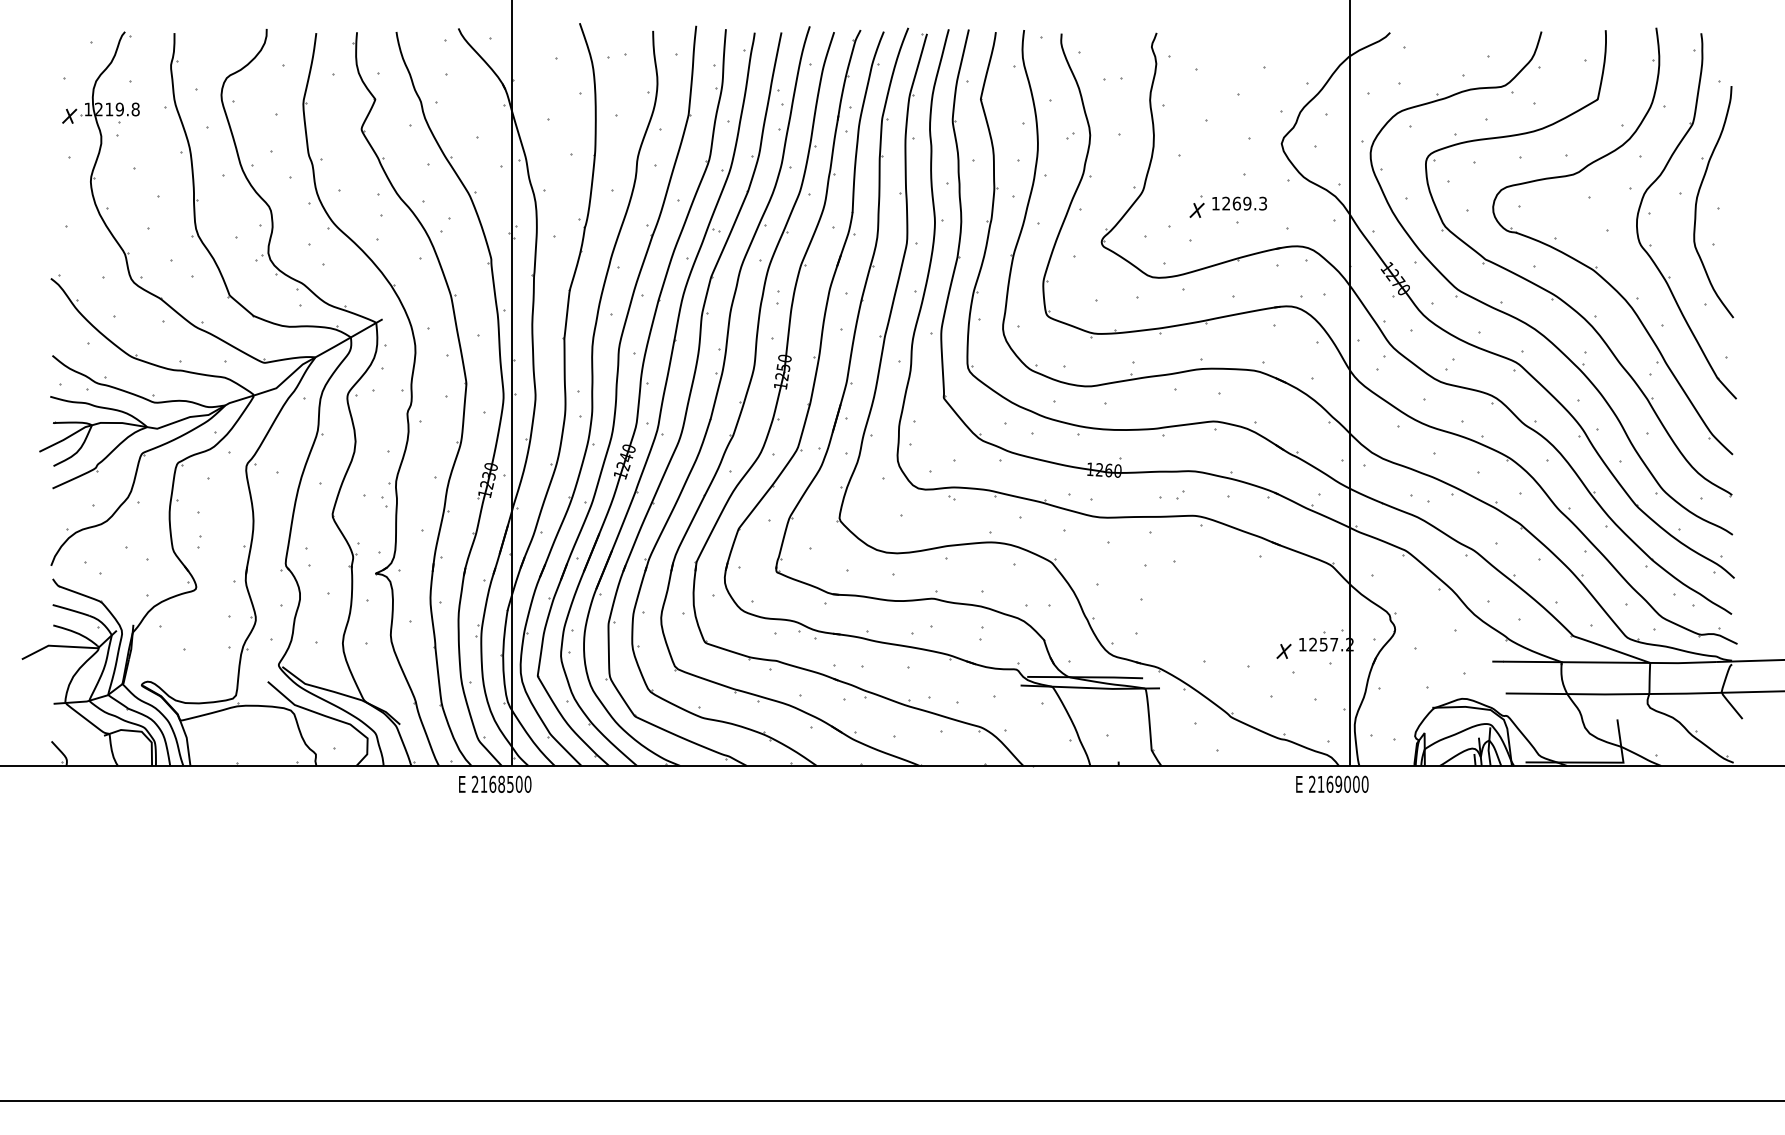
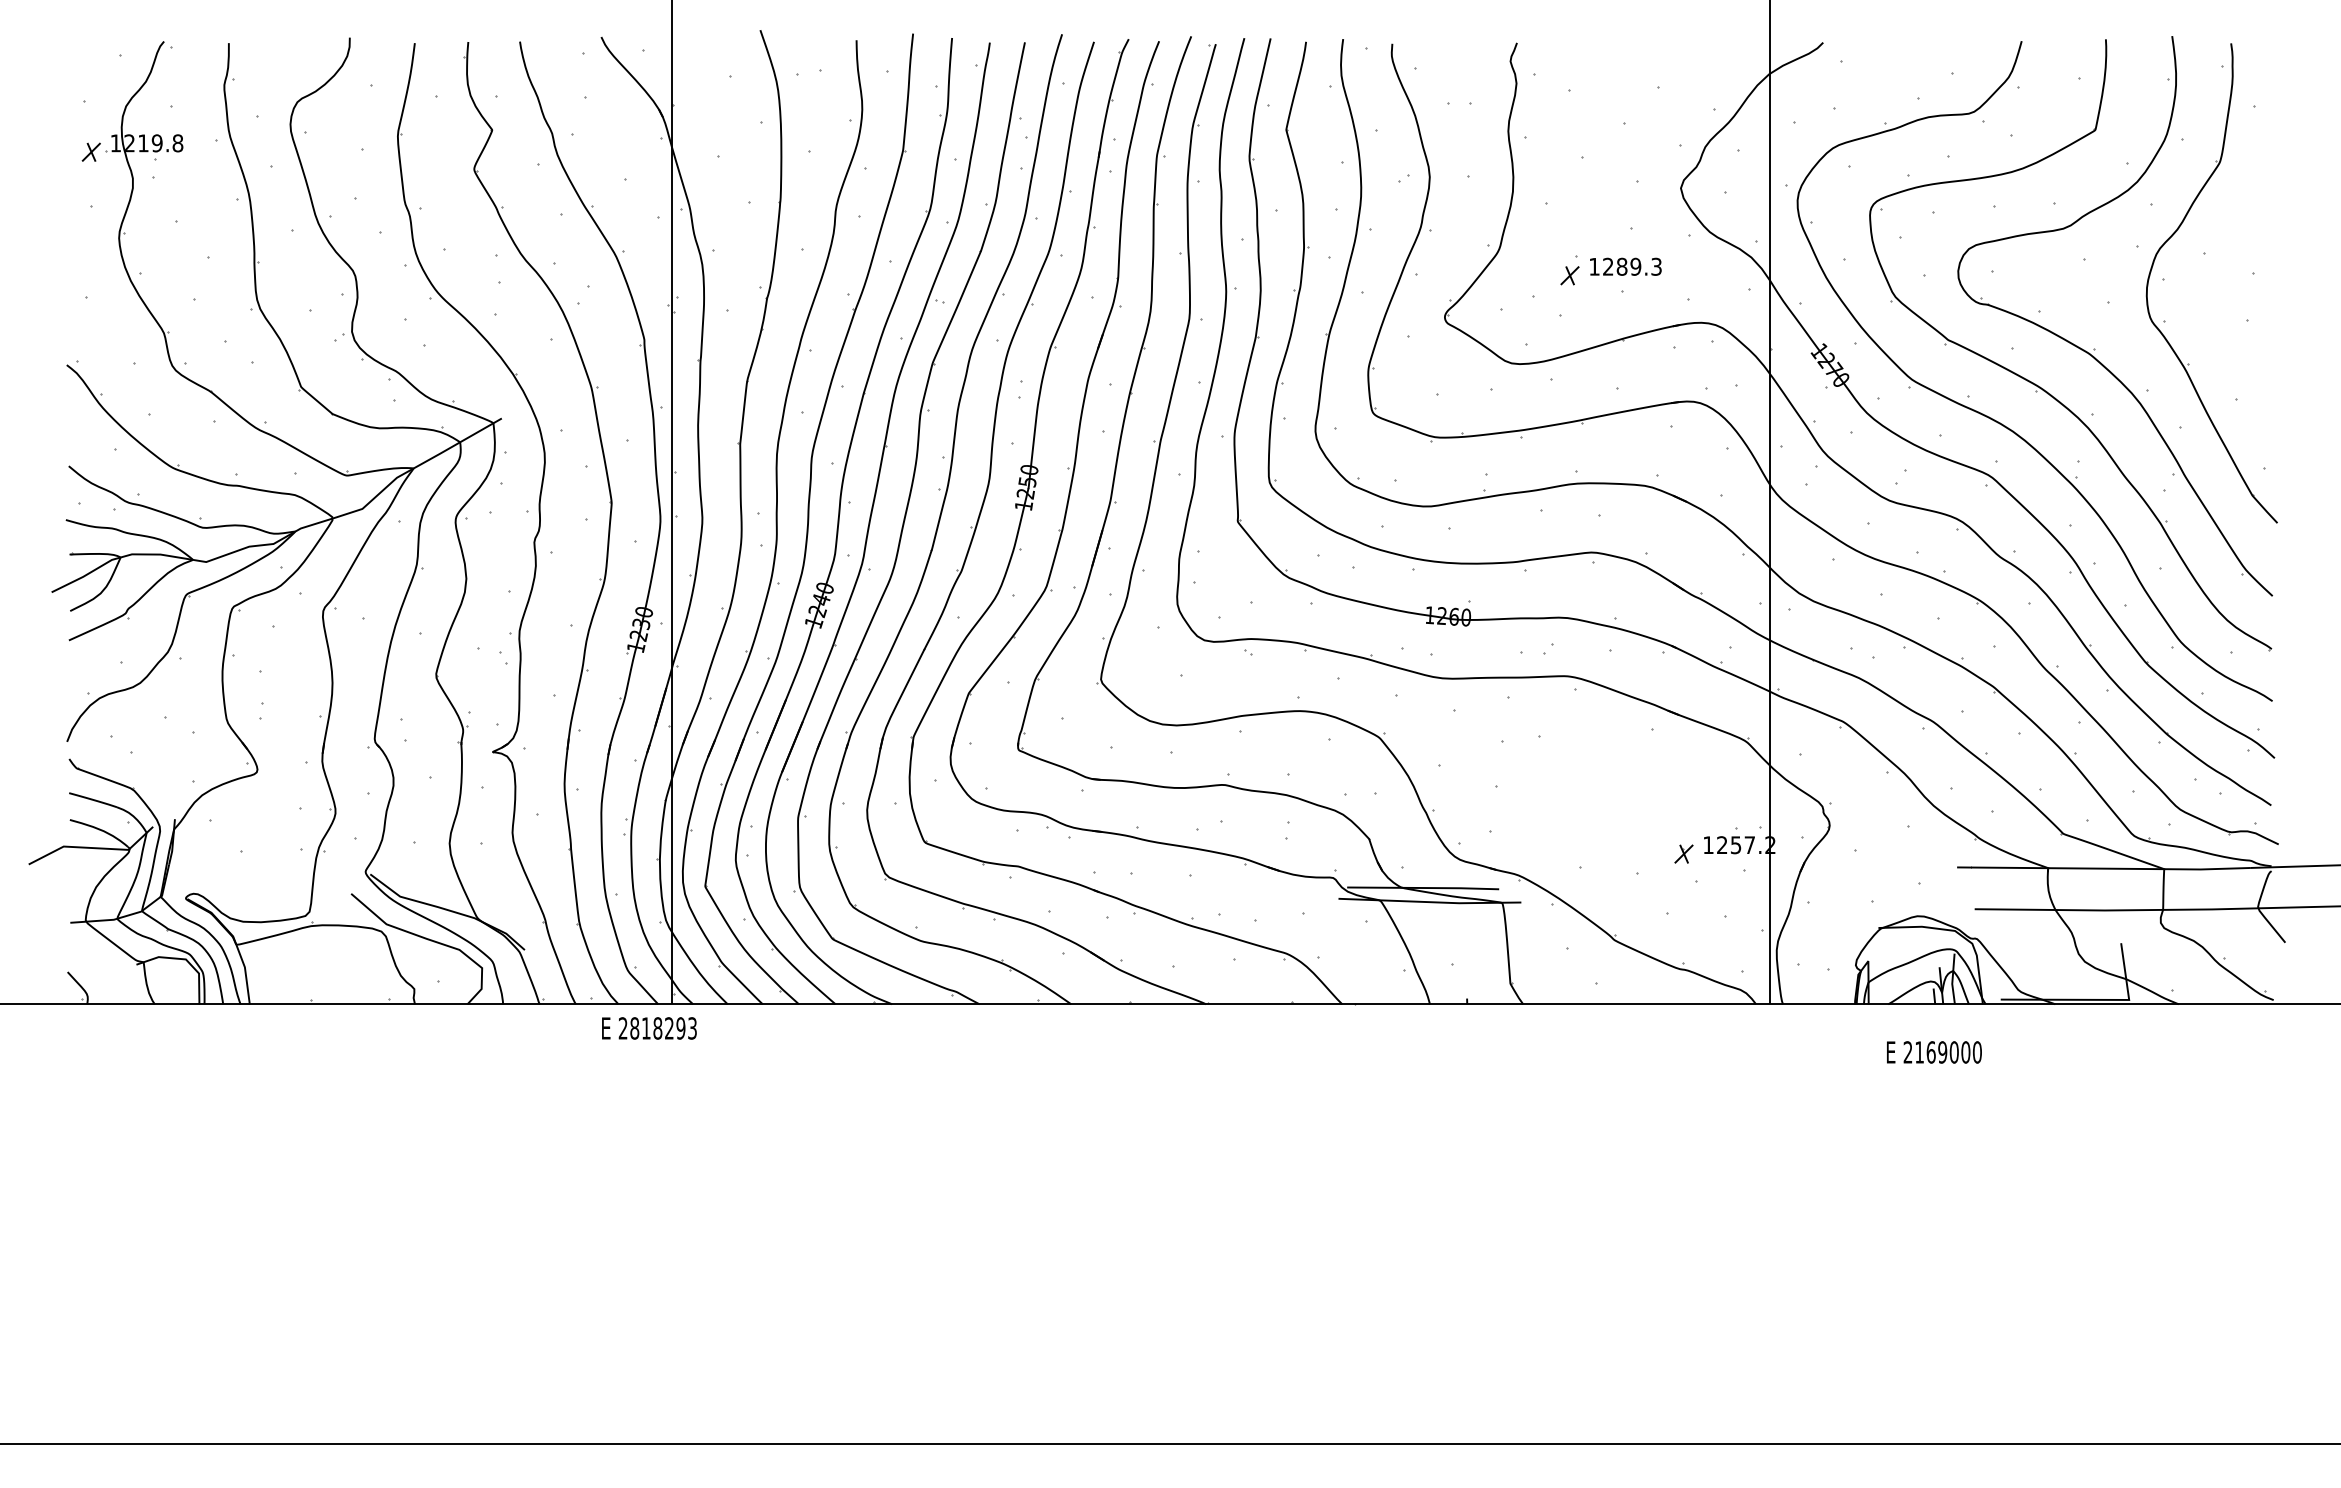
part: (1697, 199) -> (2226, 261), removed
text: (1236, 203) -> (1621, 266), 1269.3 -> 1289.3
text: (505, 784) -> (663, 1028), 2168500 -> 2818293
text: (1332, 784) -> (1934, 1052), moved

